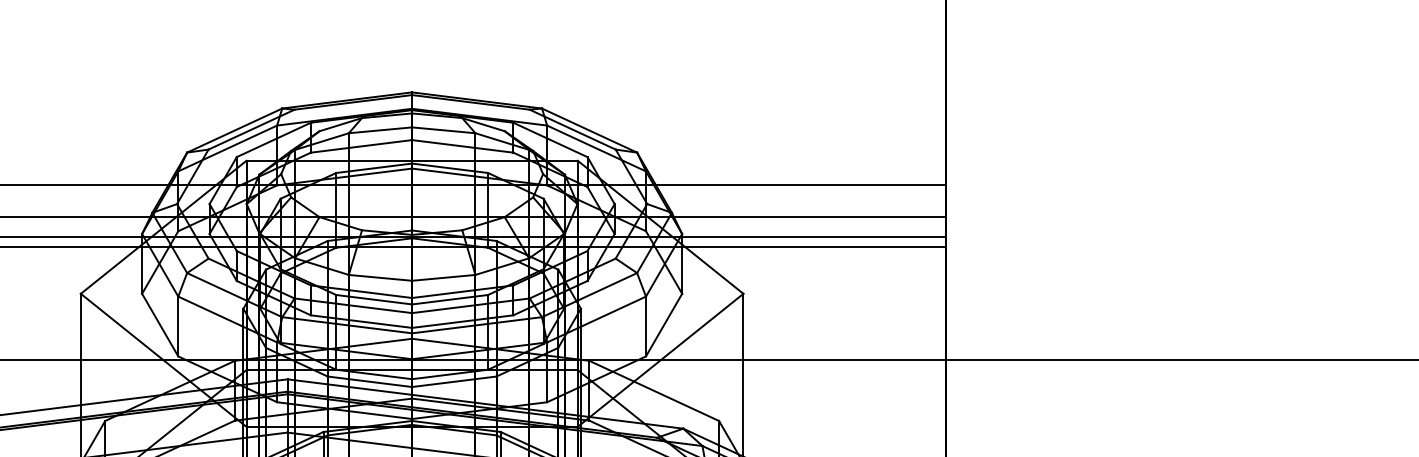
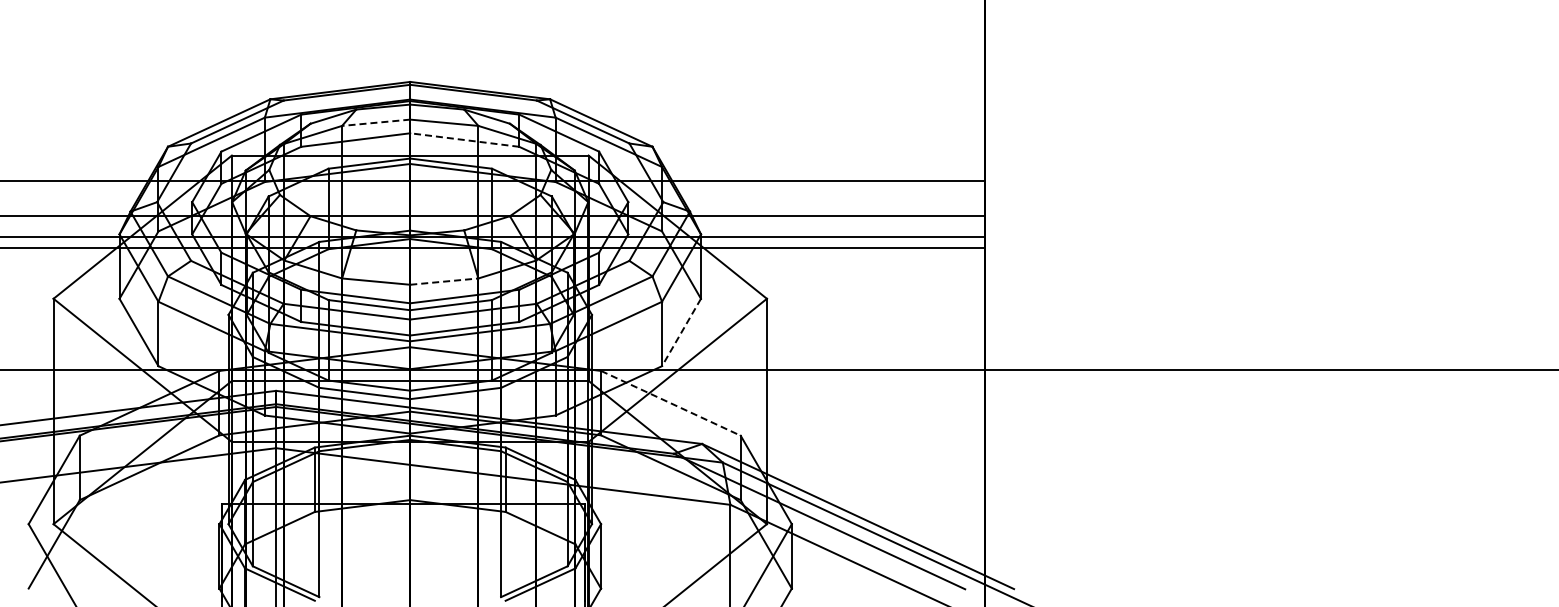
line: (379, 130) -> (375, 122), solid -> dashed
line: (462, 146) -> (464, 140), solid -> dashed
line: (443, 277) -> (444, 281), solid -> dashed
line: (664, 325) -> (681, 332), solid -> dashed
line: (653, 391) -> (670, 403), solid -> dashed

